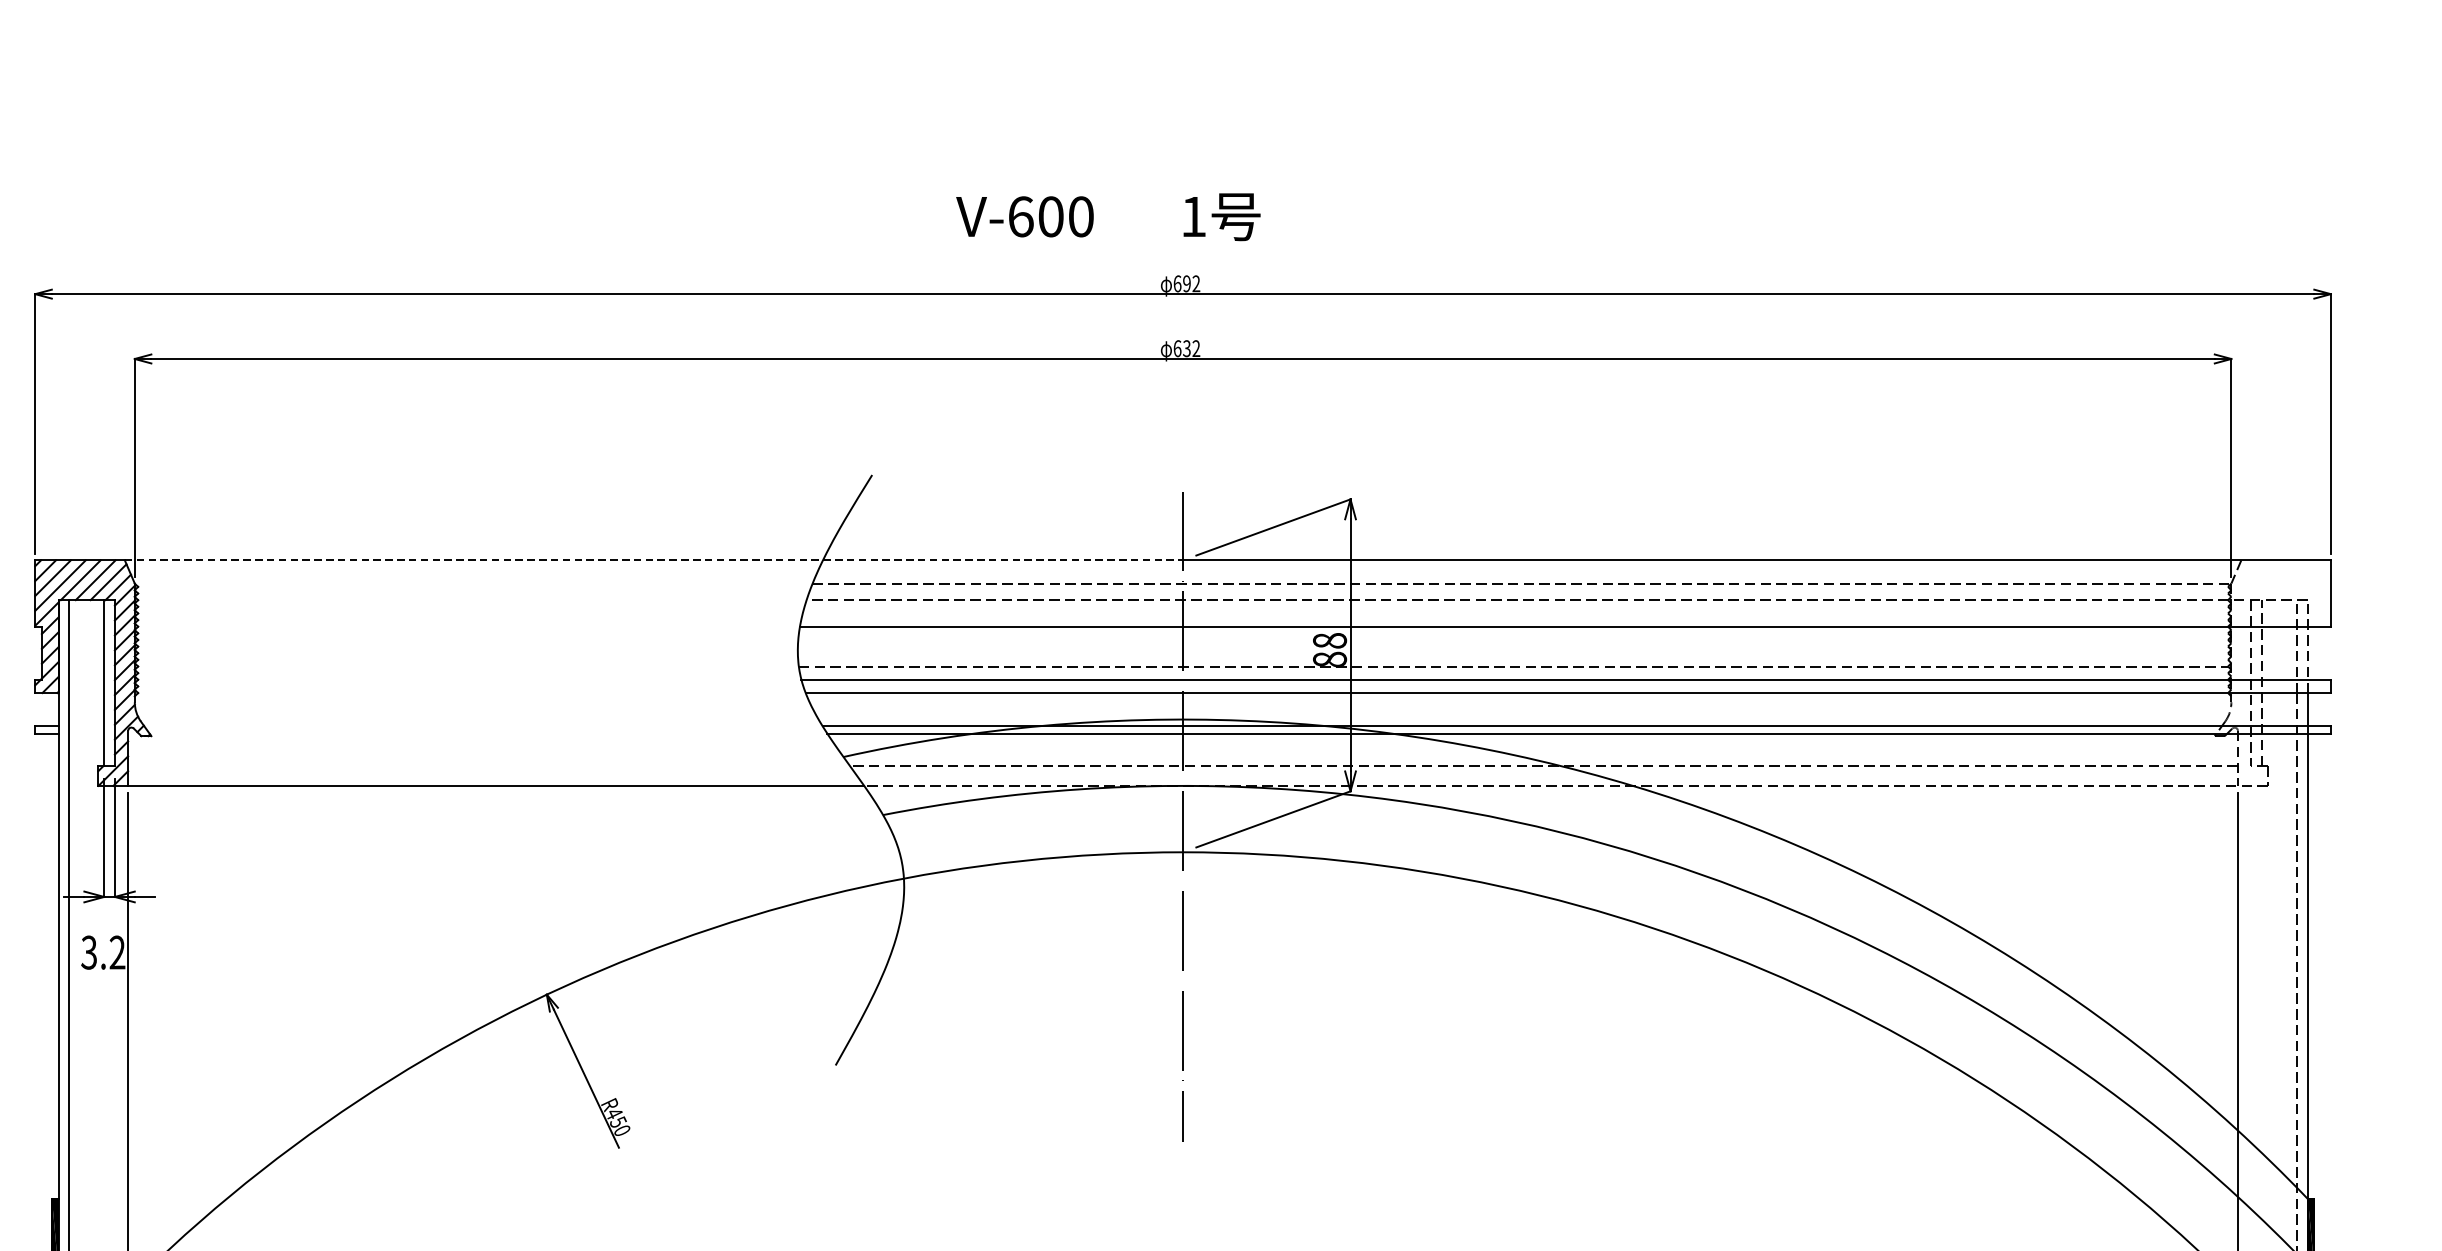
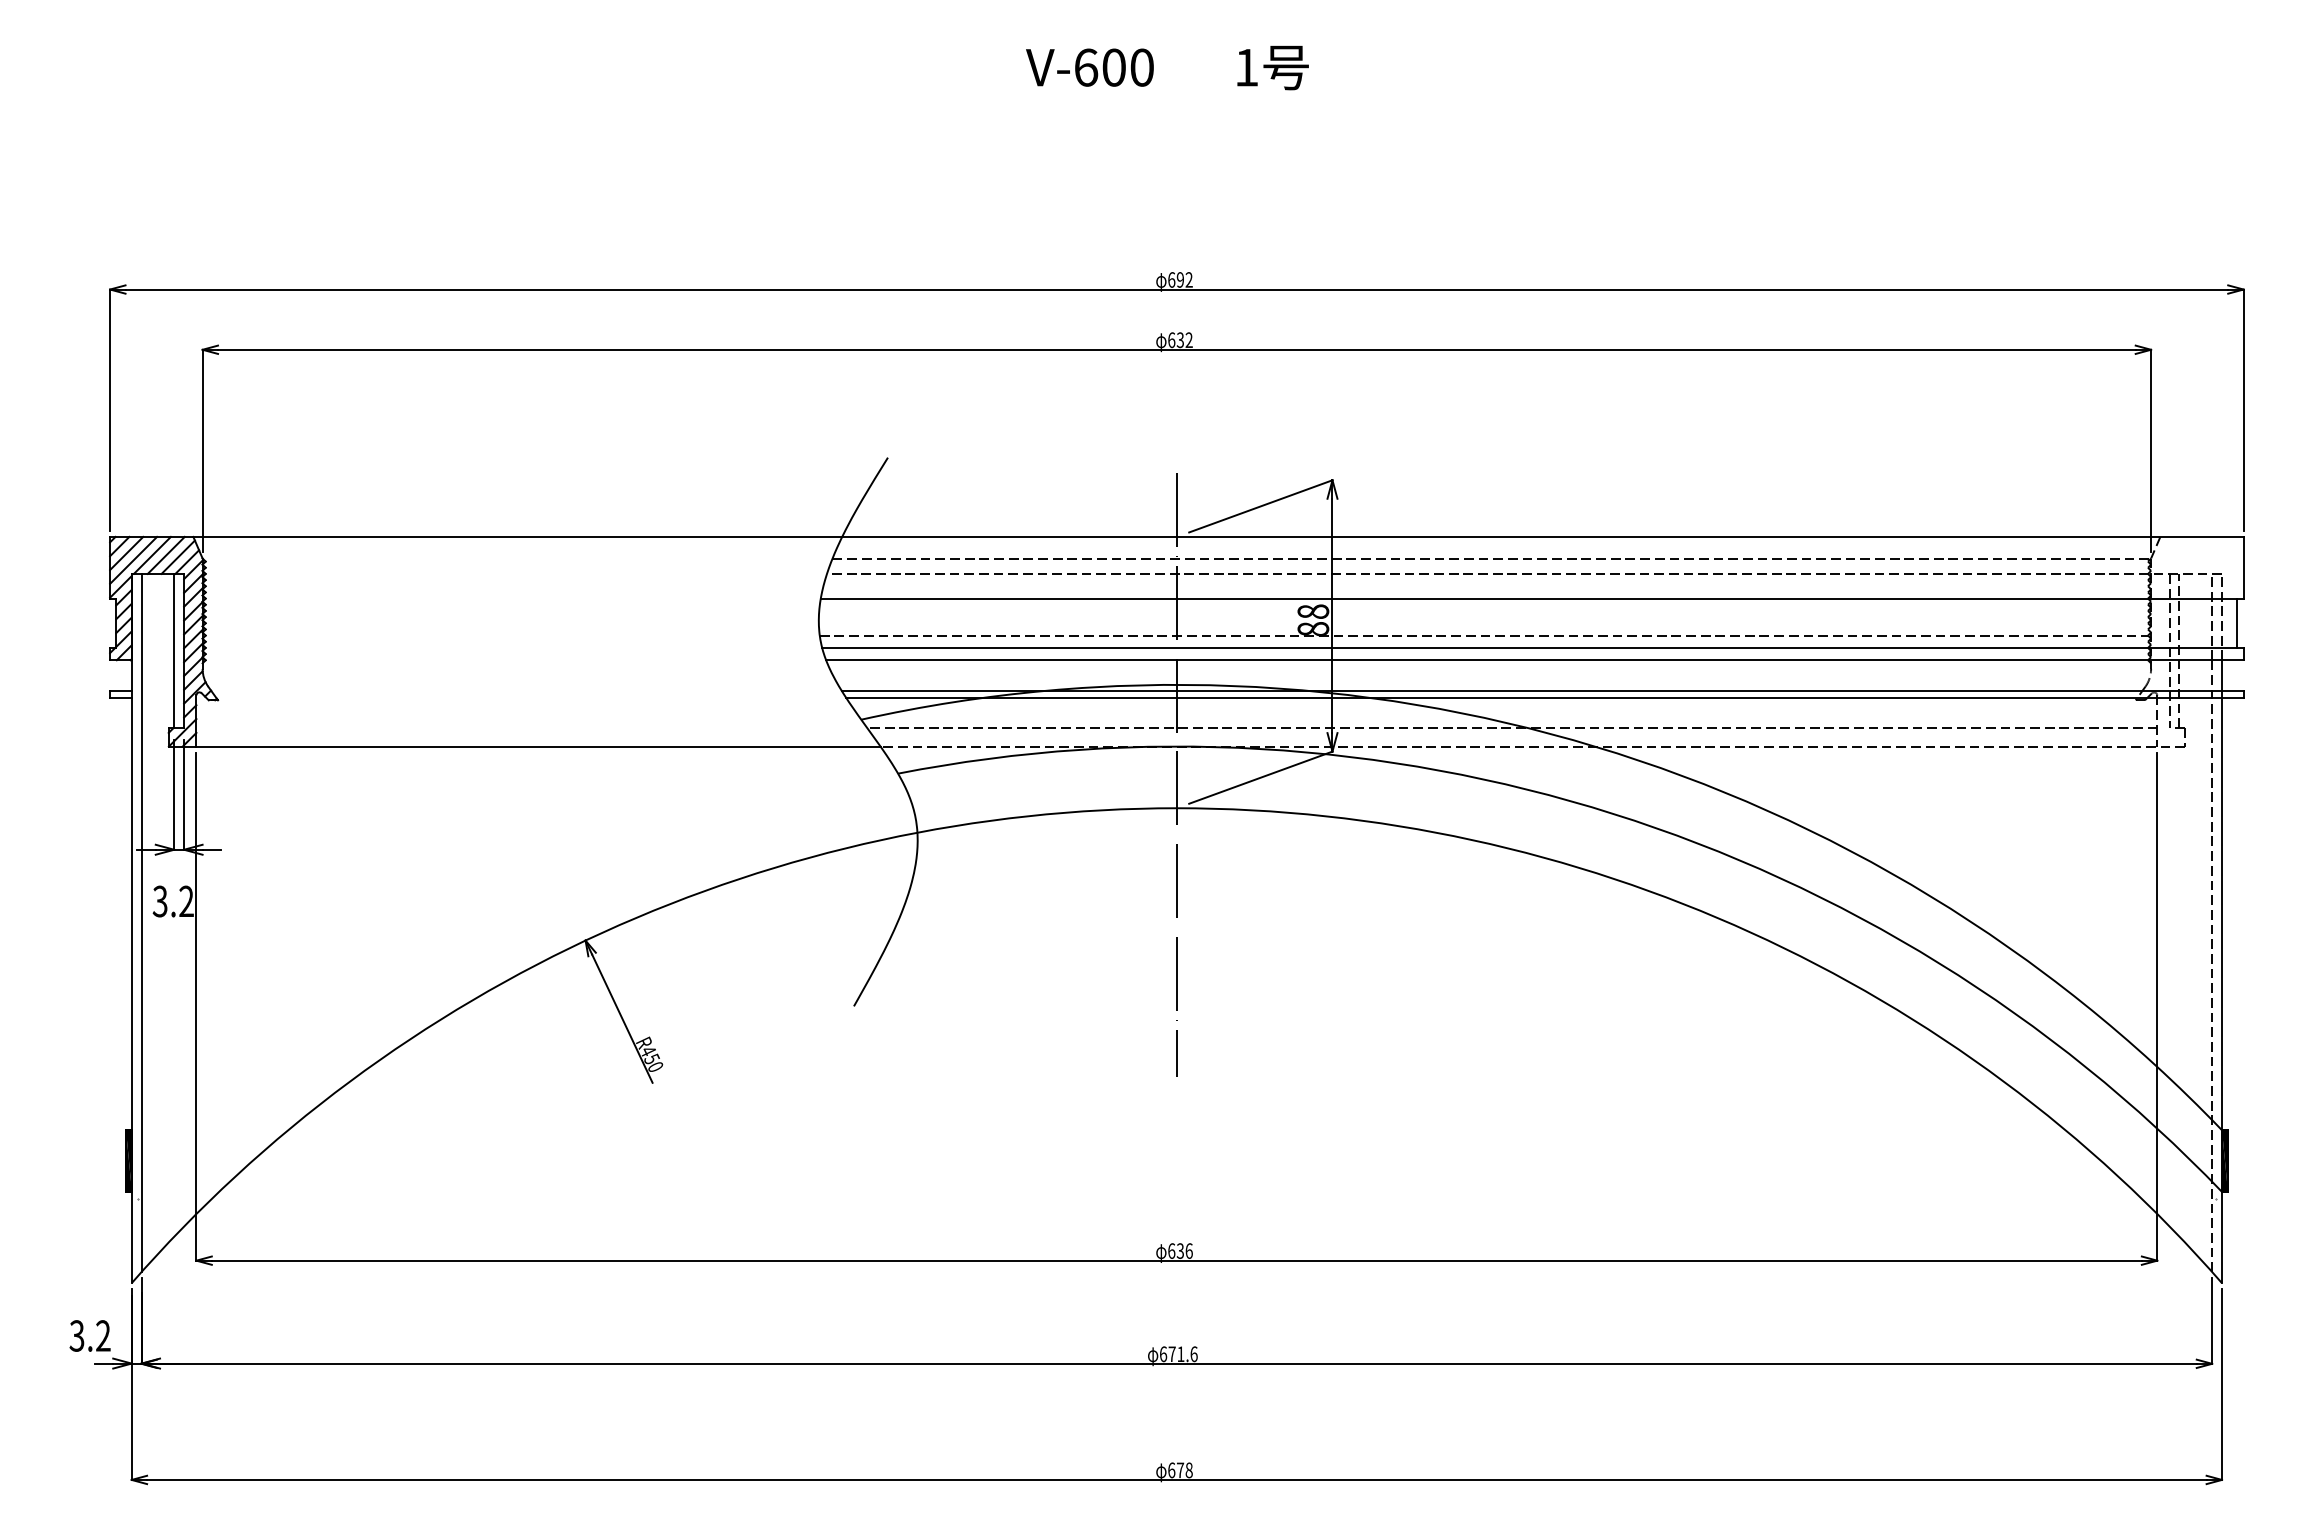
text: (1108, 217) -> (1167, 68), moved
line: (654, 559) -> (685, 536), dashed -> solid
line: (2324, 652) -> (2237, 622), added

